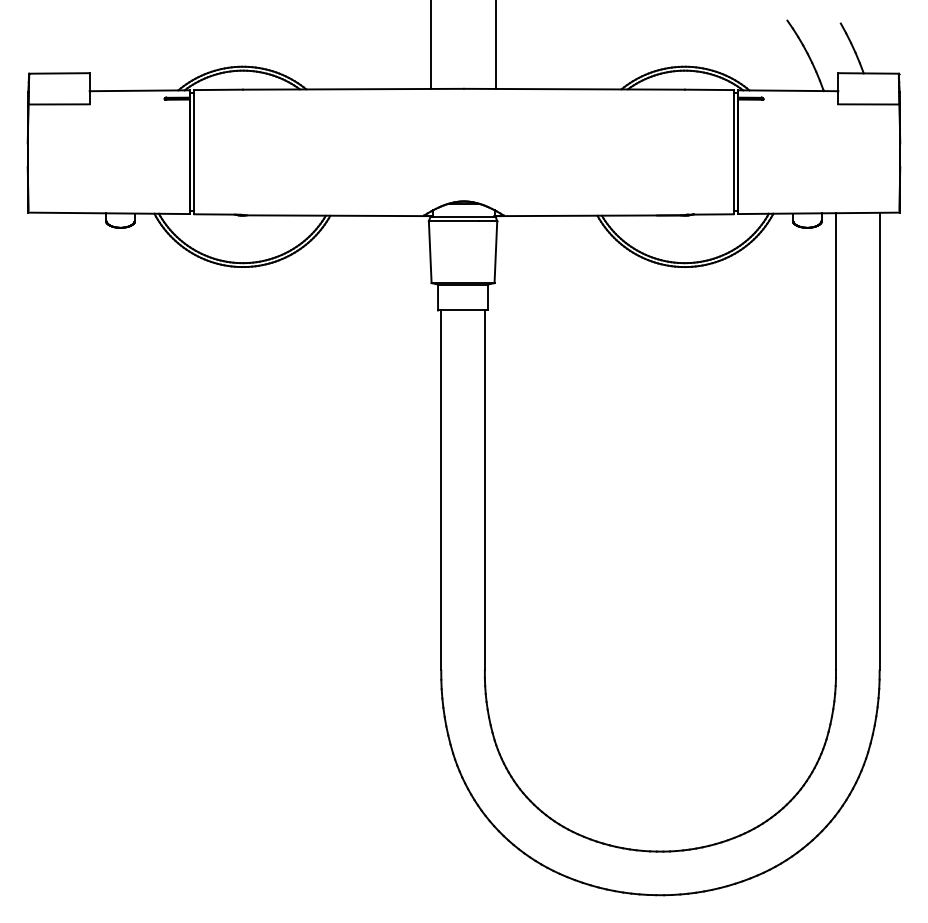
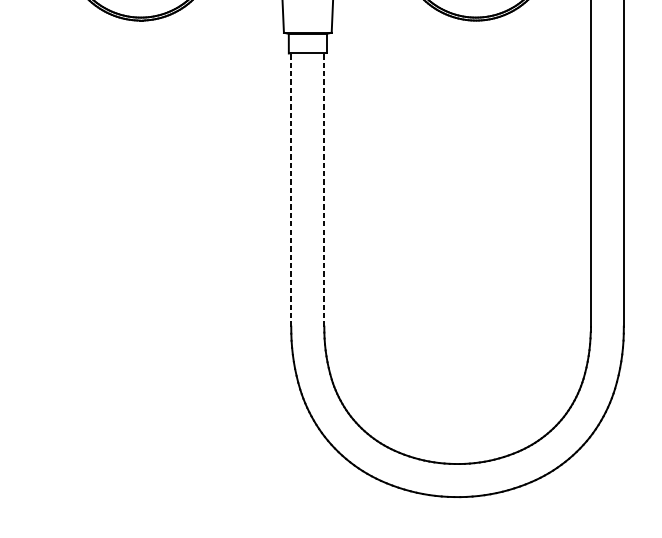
line: (441, 489) -> (291, 189), solid -> dashed
line: (484, 489) -> (324, 189), solid -> dashed

